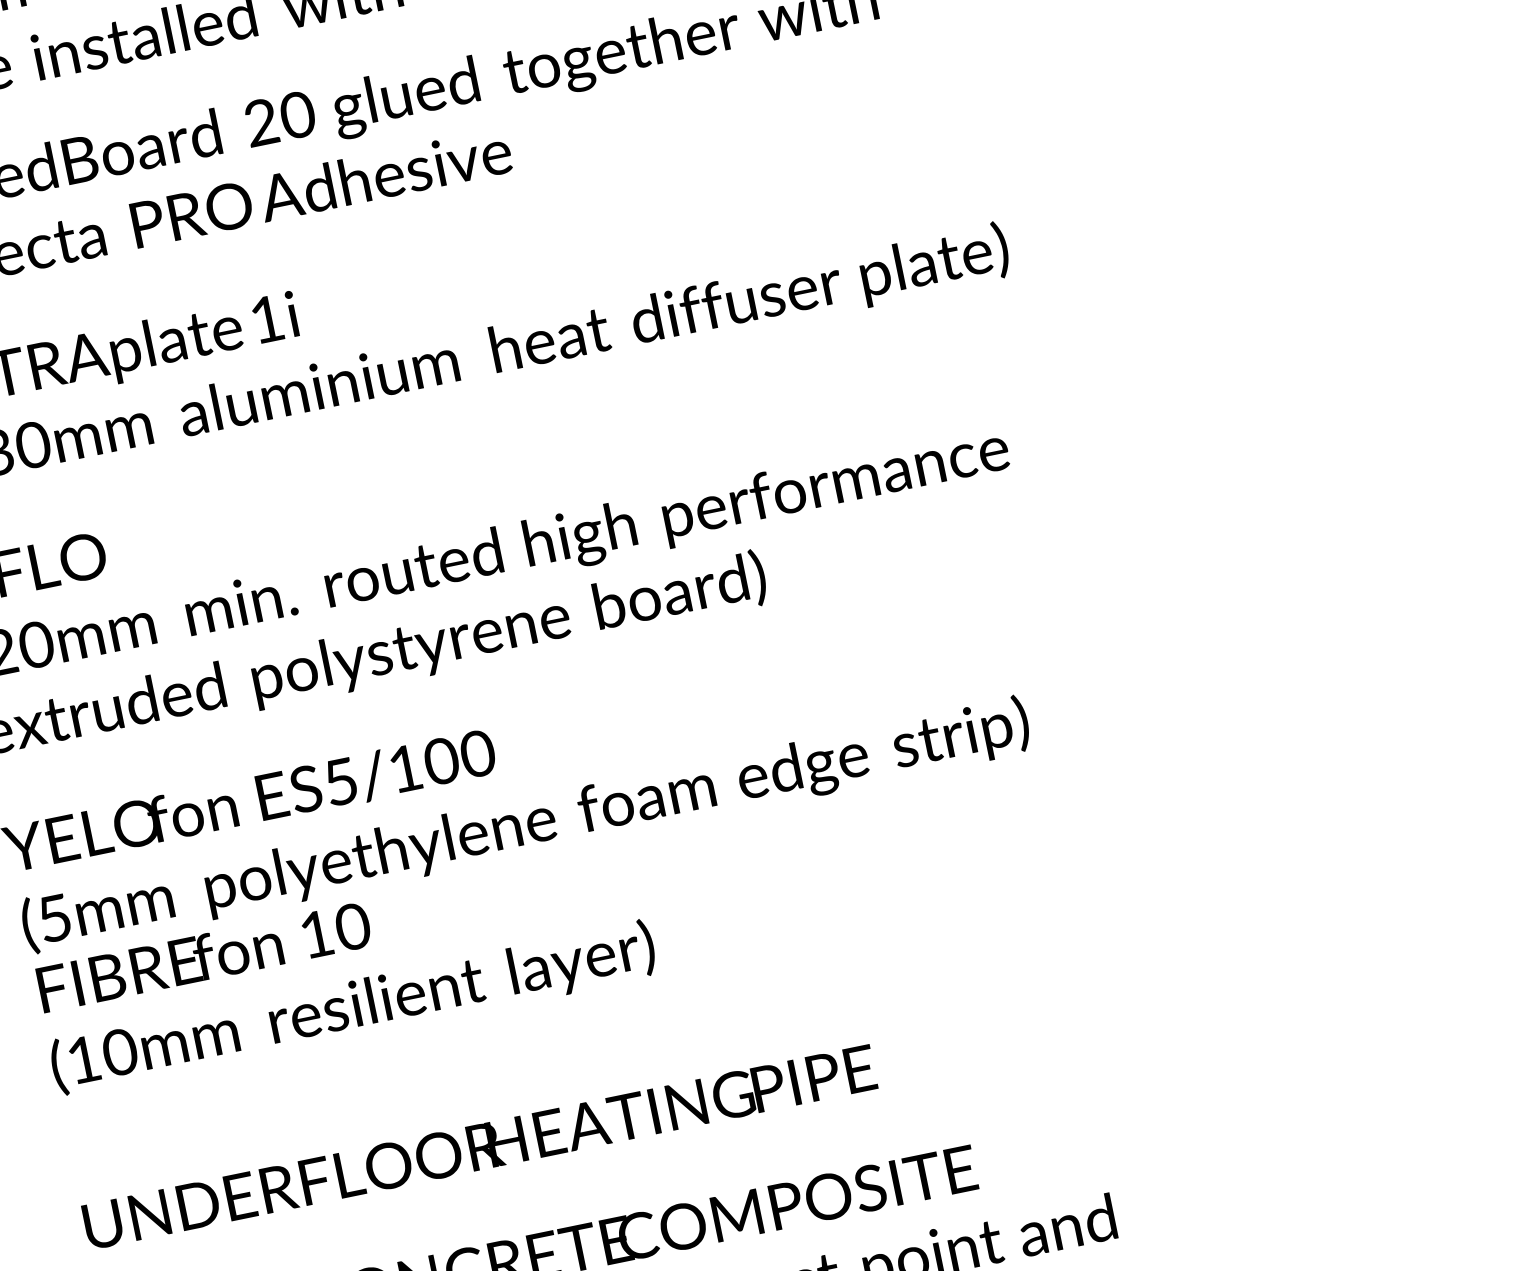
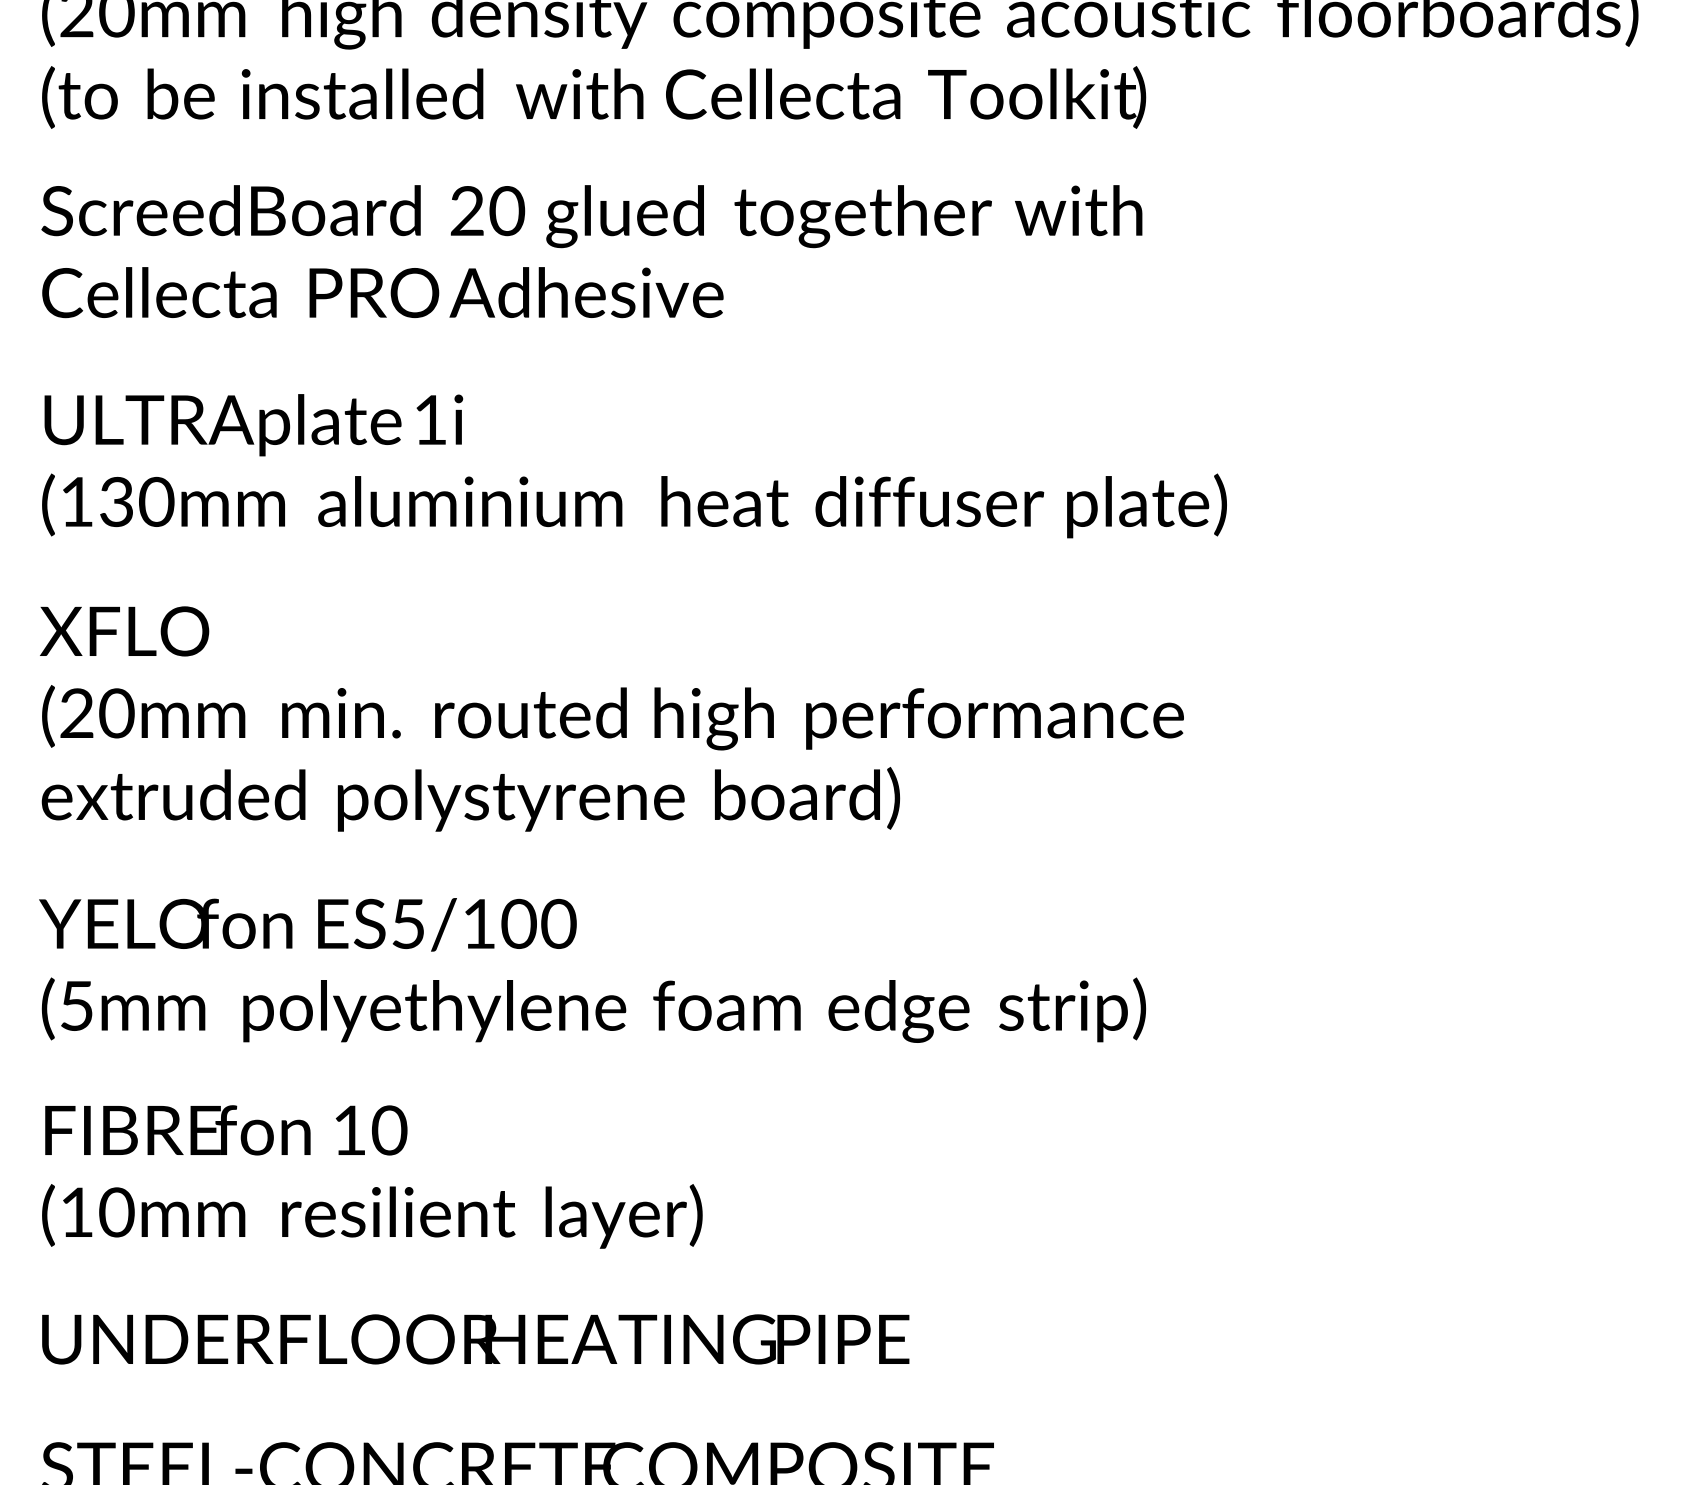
text: (345, 971) -> (372, 1176), moved

